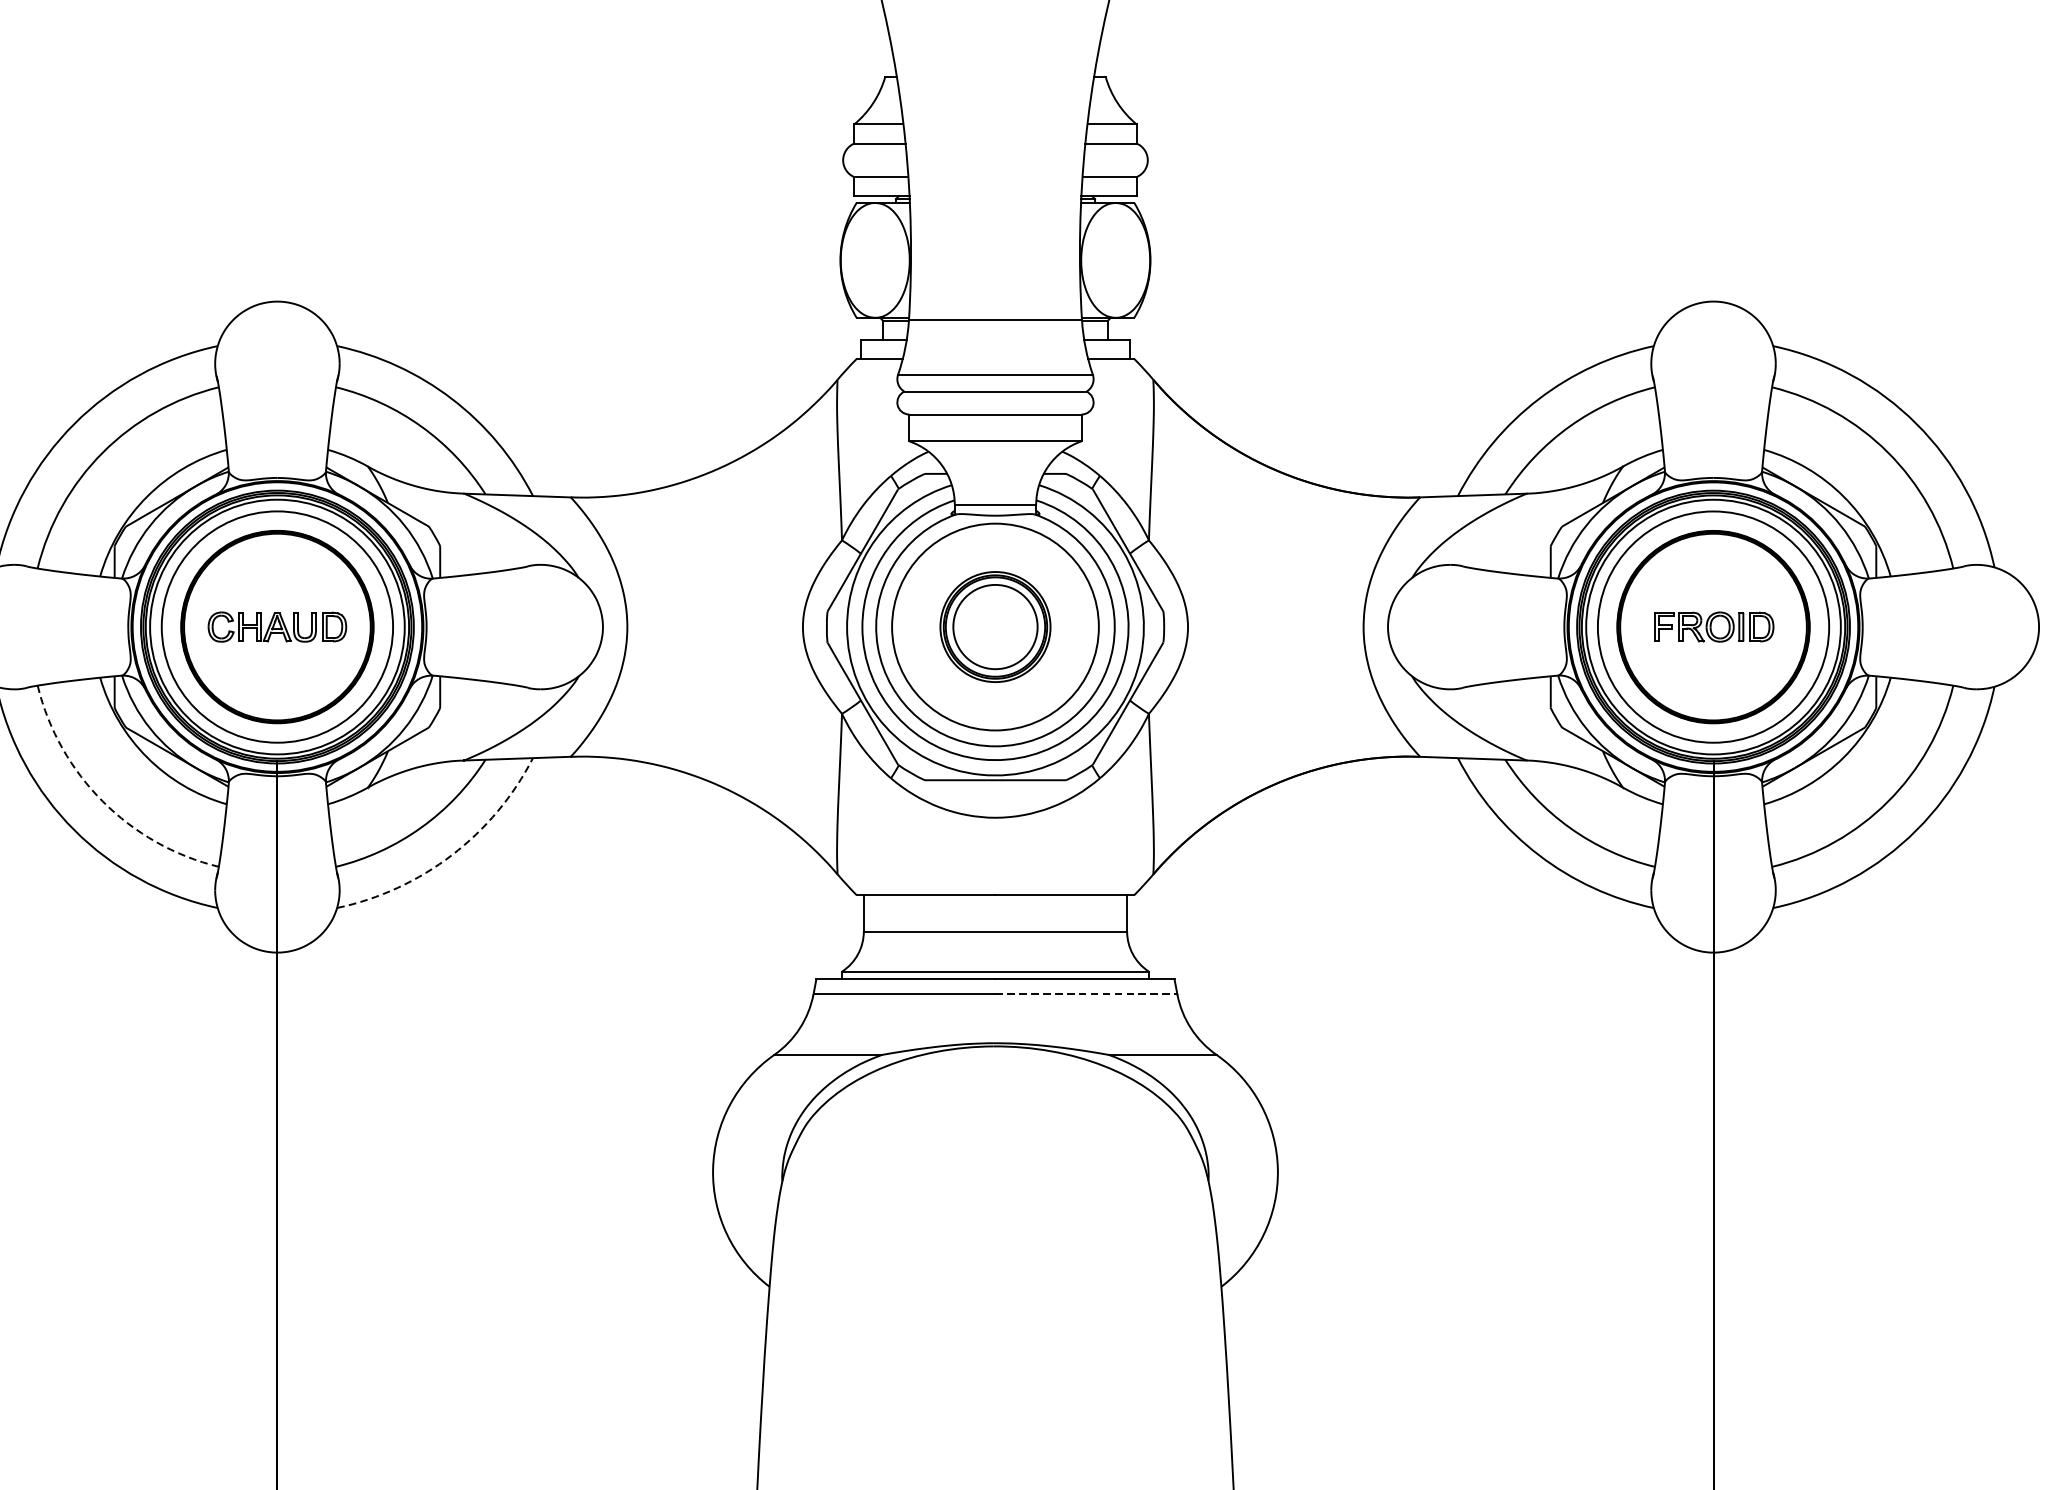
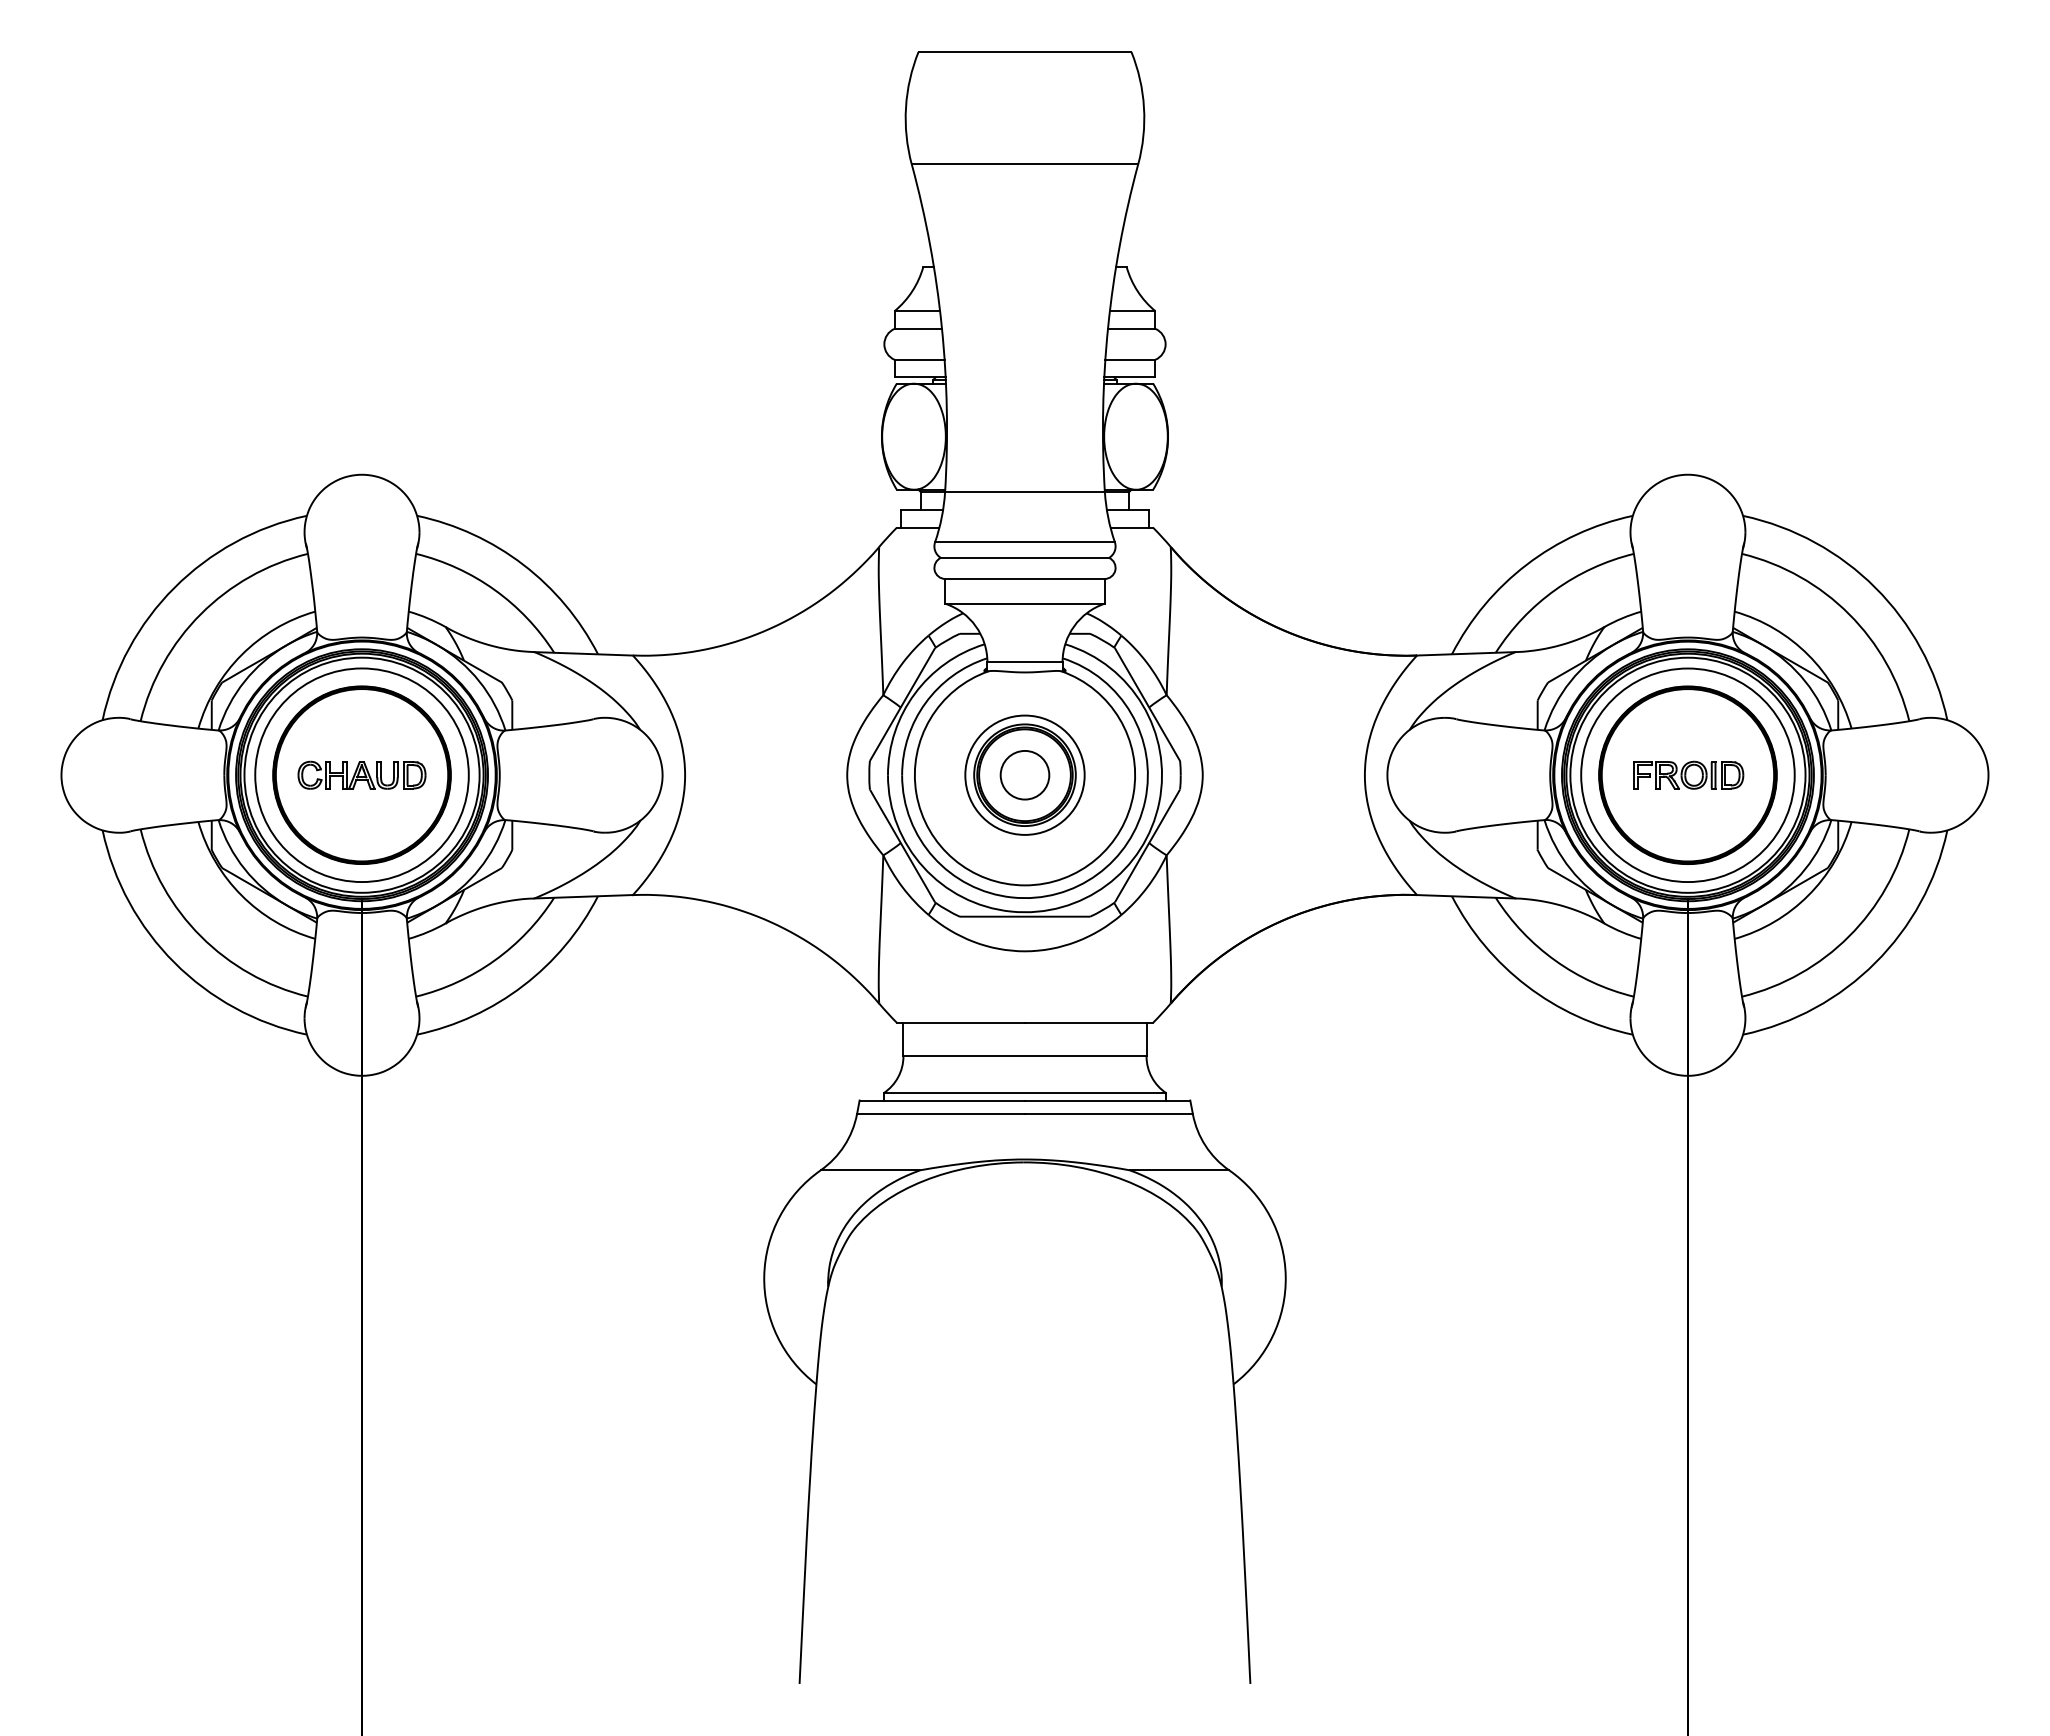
circle: (994, 626) -> (1024, 774), size x0.62
circle: (994, 626) -> (1024, 774), size x0.62
arc: (102, 801) -> (200, 936), dashed -> solid
arc: (452, 854) -> (523, 985), dashed -> solid
line: (1085, 994) -> (1108, 1114), dashed -> solid

